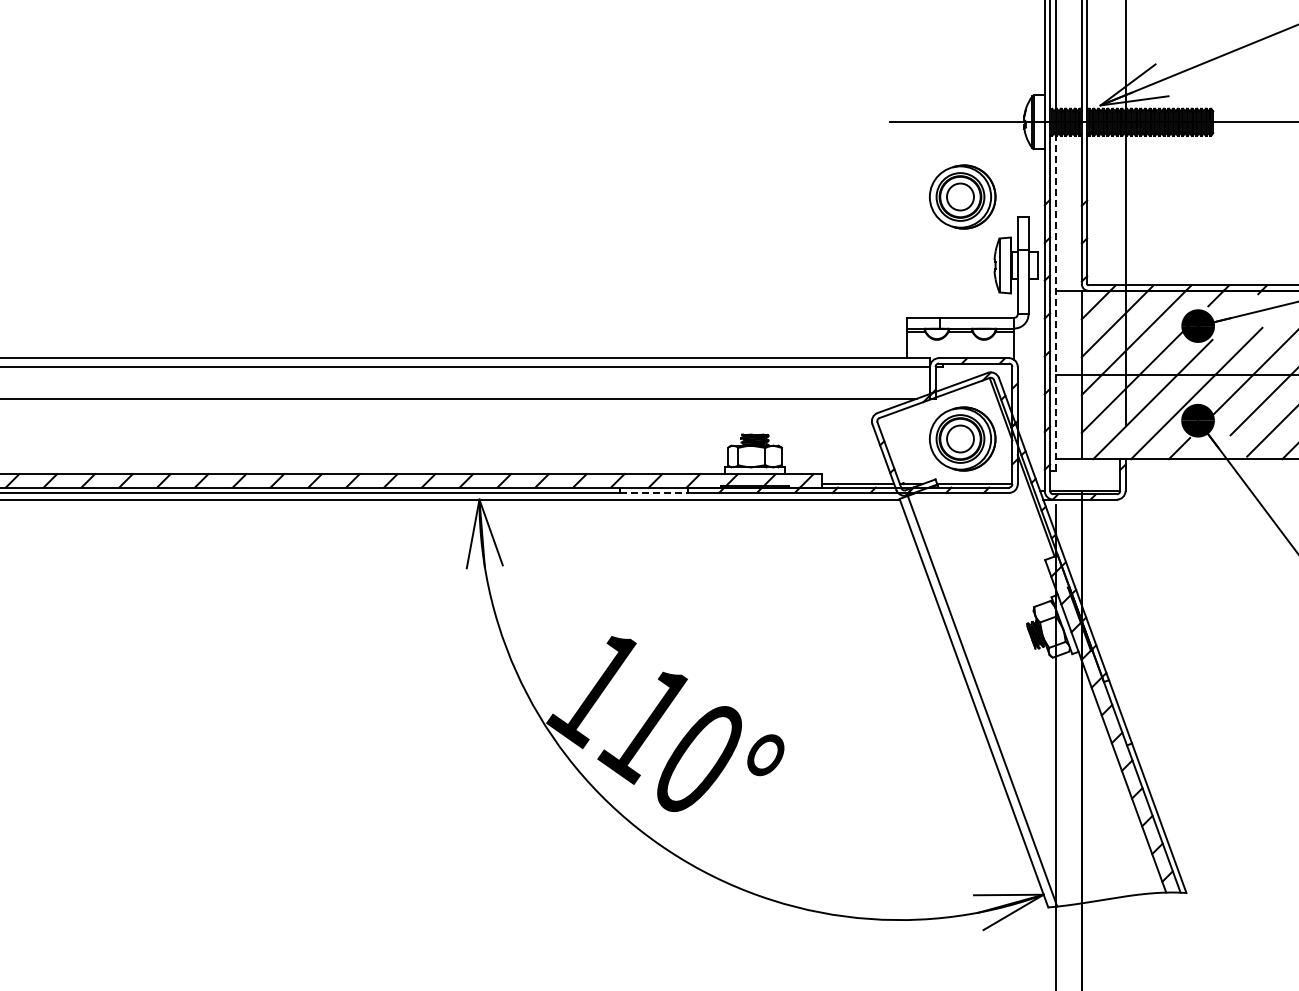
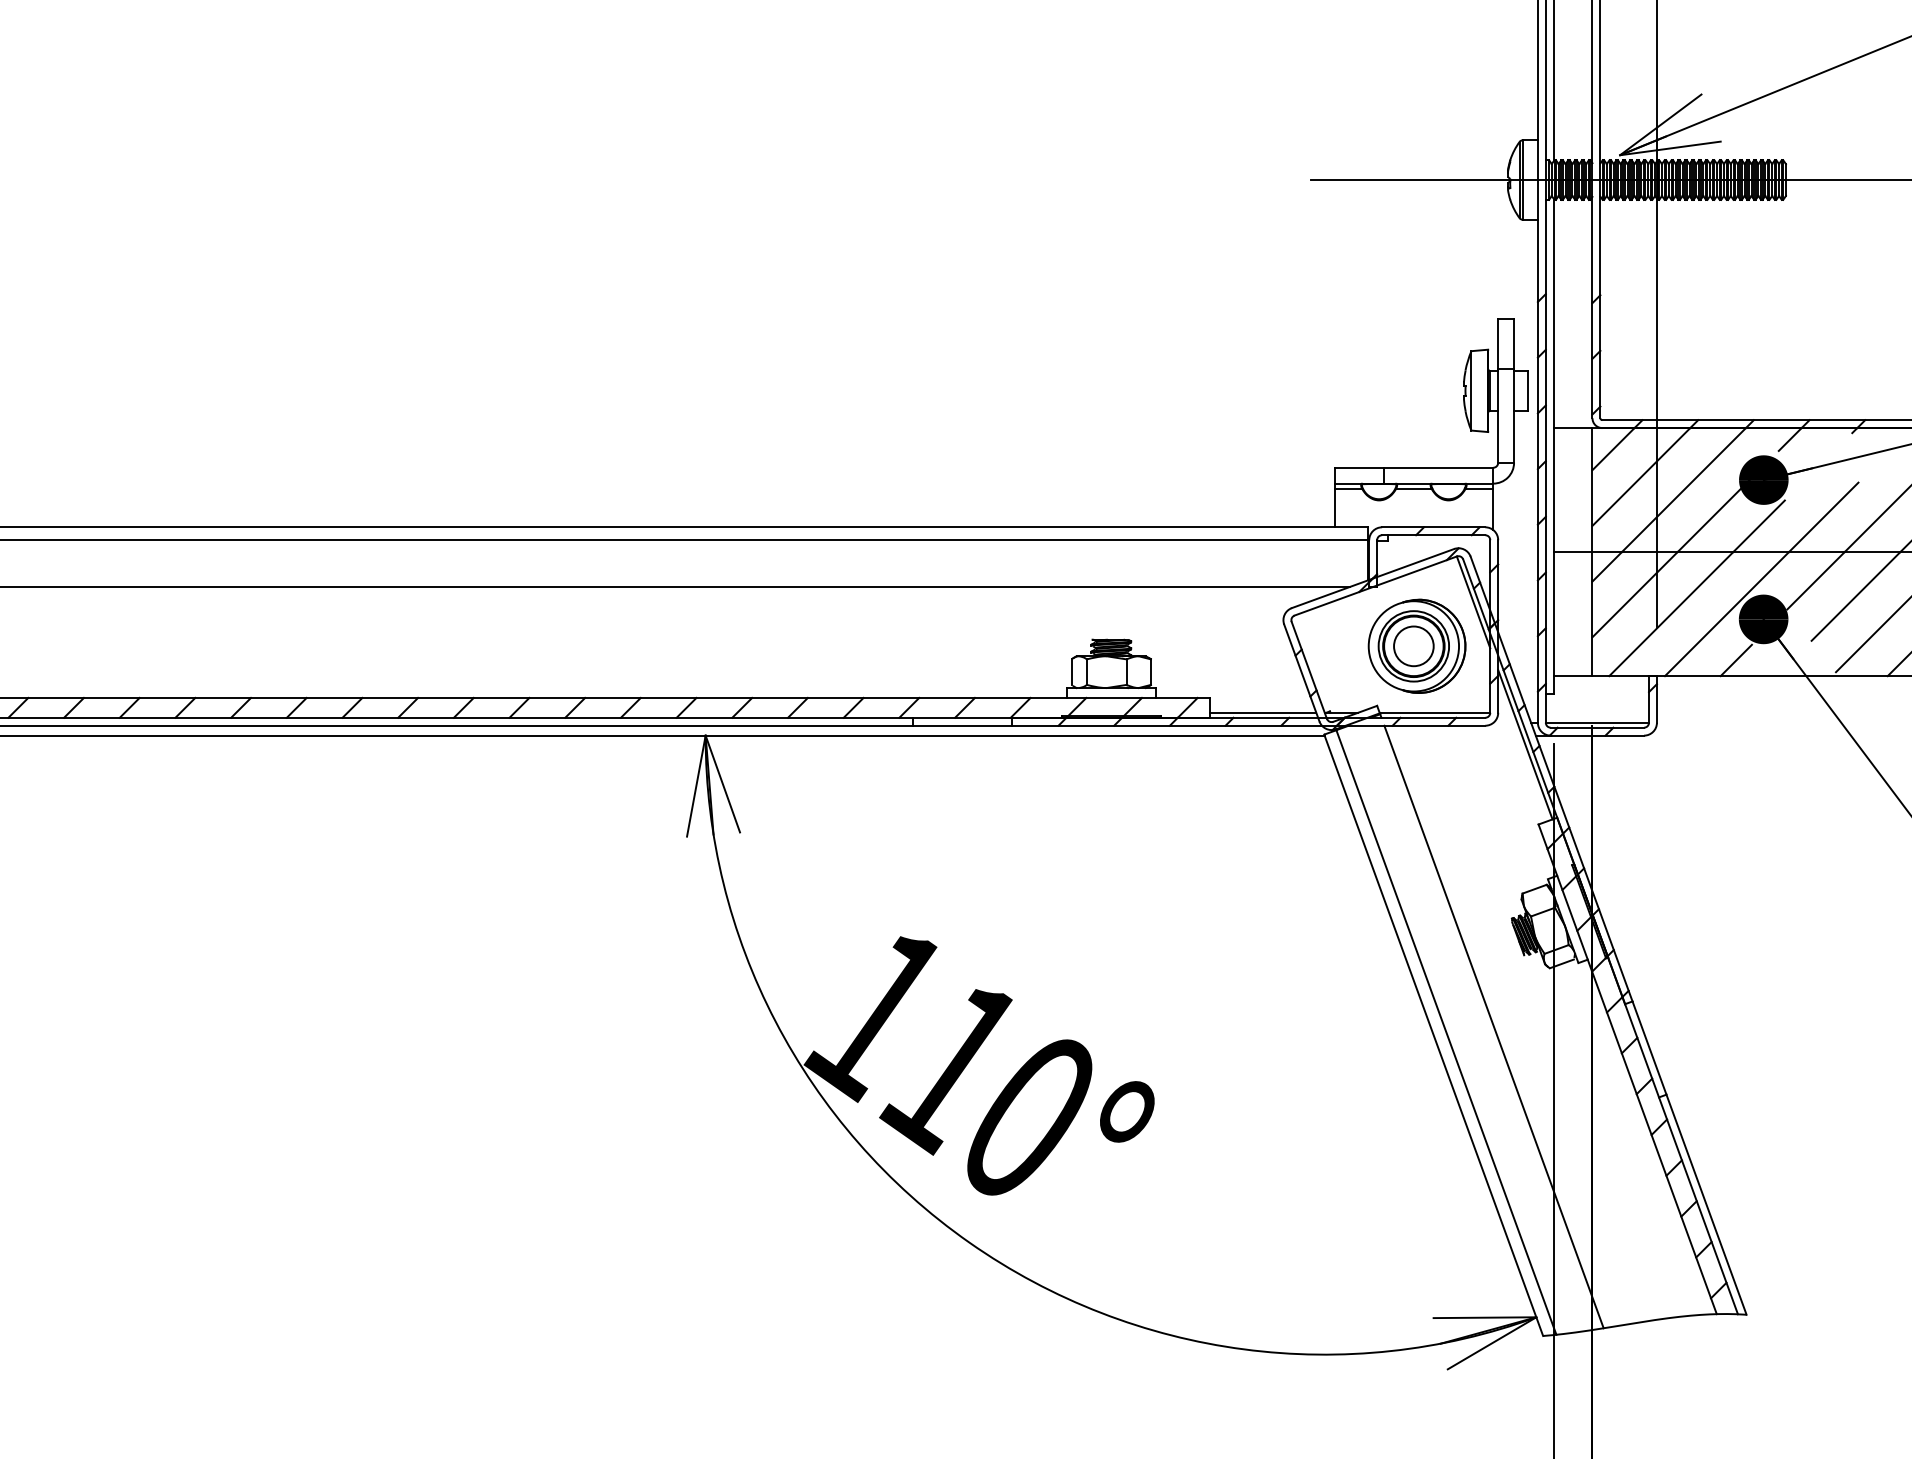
part: (962, 196) -> (1416, 289), removed
line: (1055, 302) -> (1553, 445), dashed -> solid
line: (653, 492) -> (961, 725), dashed -> solid
line: (1014, 697) -> (1493, 1026), added

